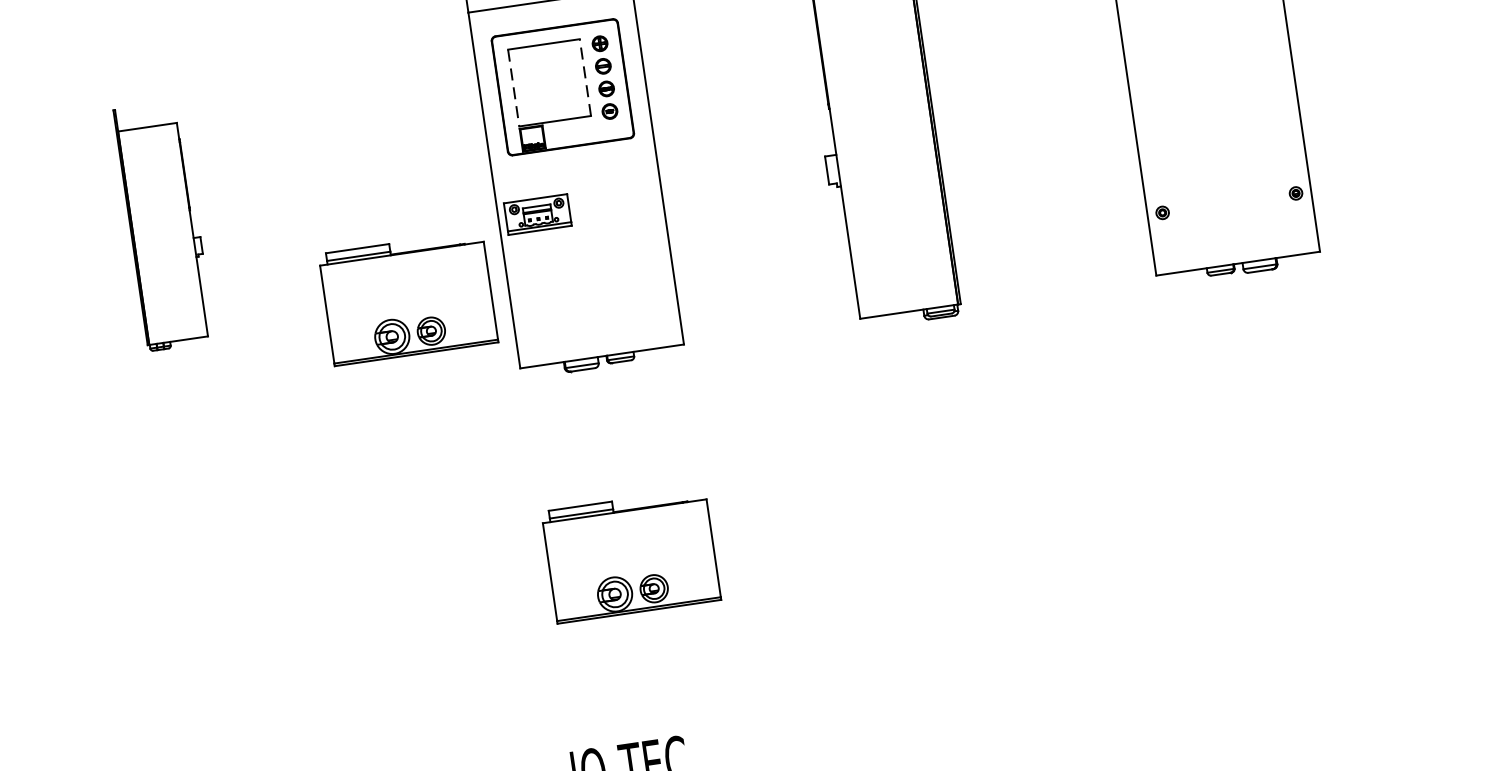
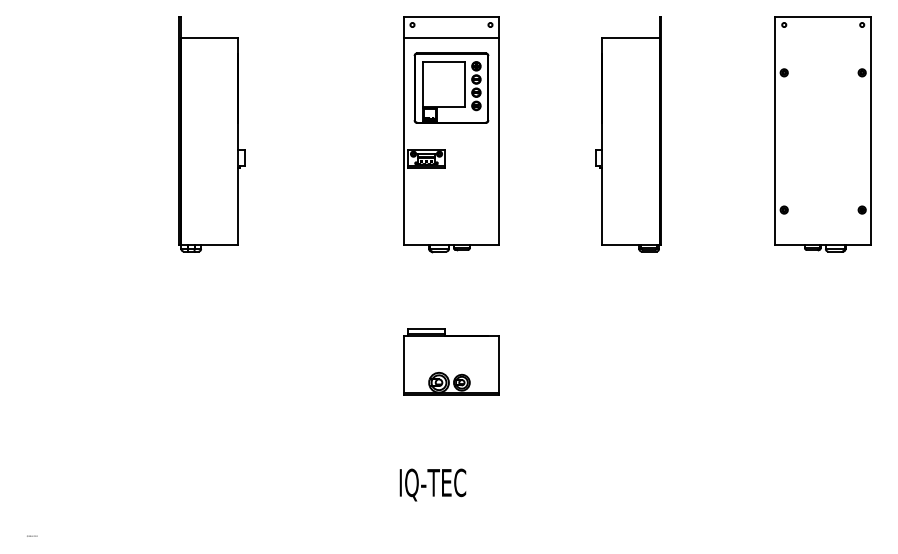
line: (585, 75) -> (465, 83), dashed -> solid
line: (514, 88) -> (423, 84), dashed -> solid
part: (163, 226) -> (211, 134), size x1.67
part: (408, 297) -> (345, 195), removed

